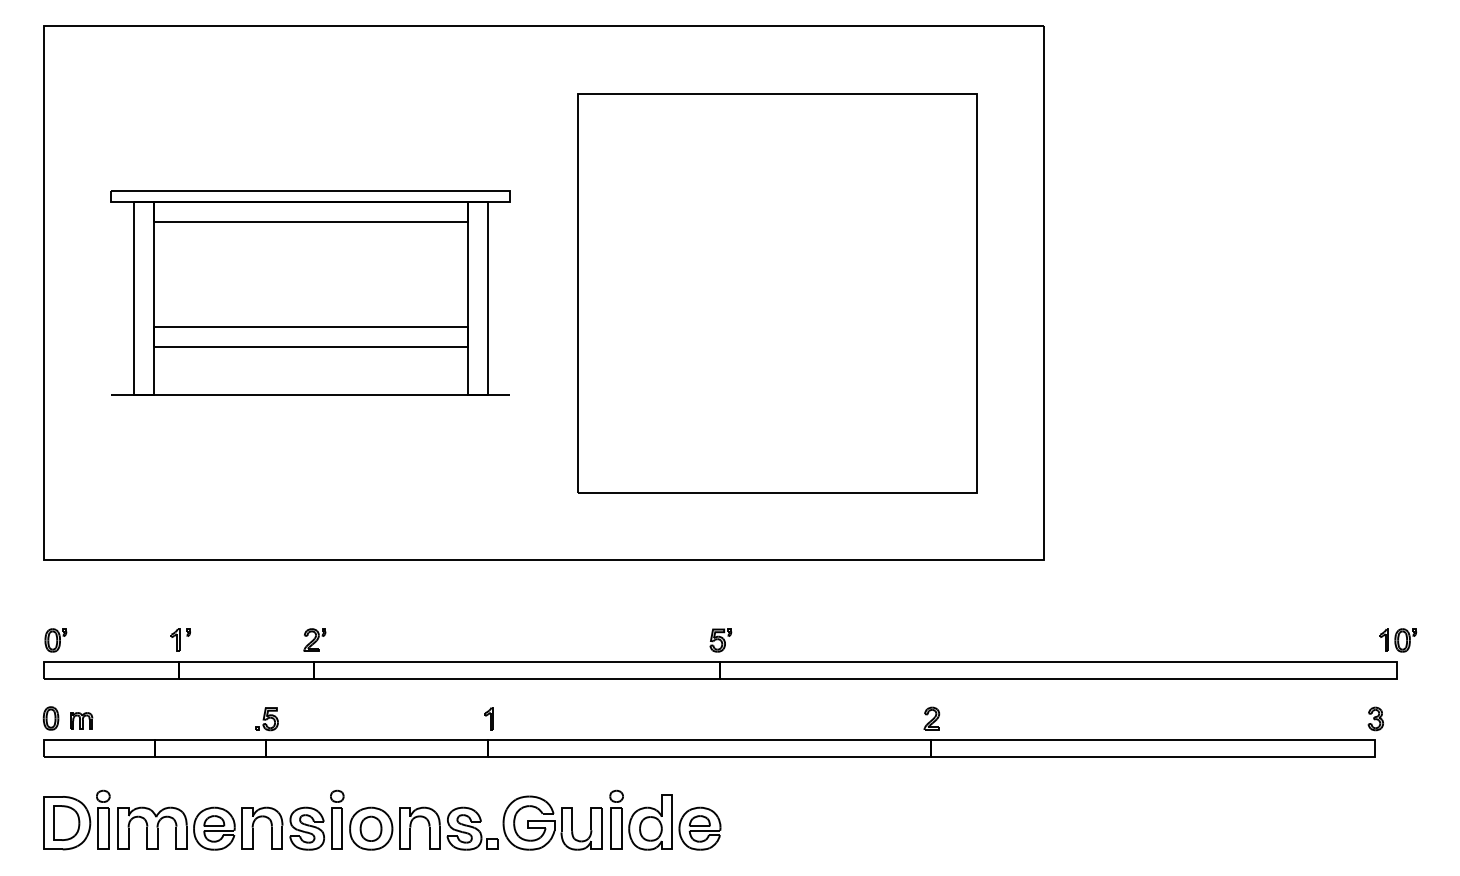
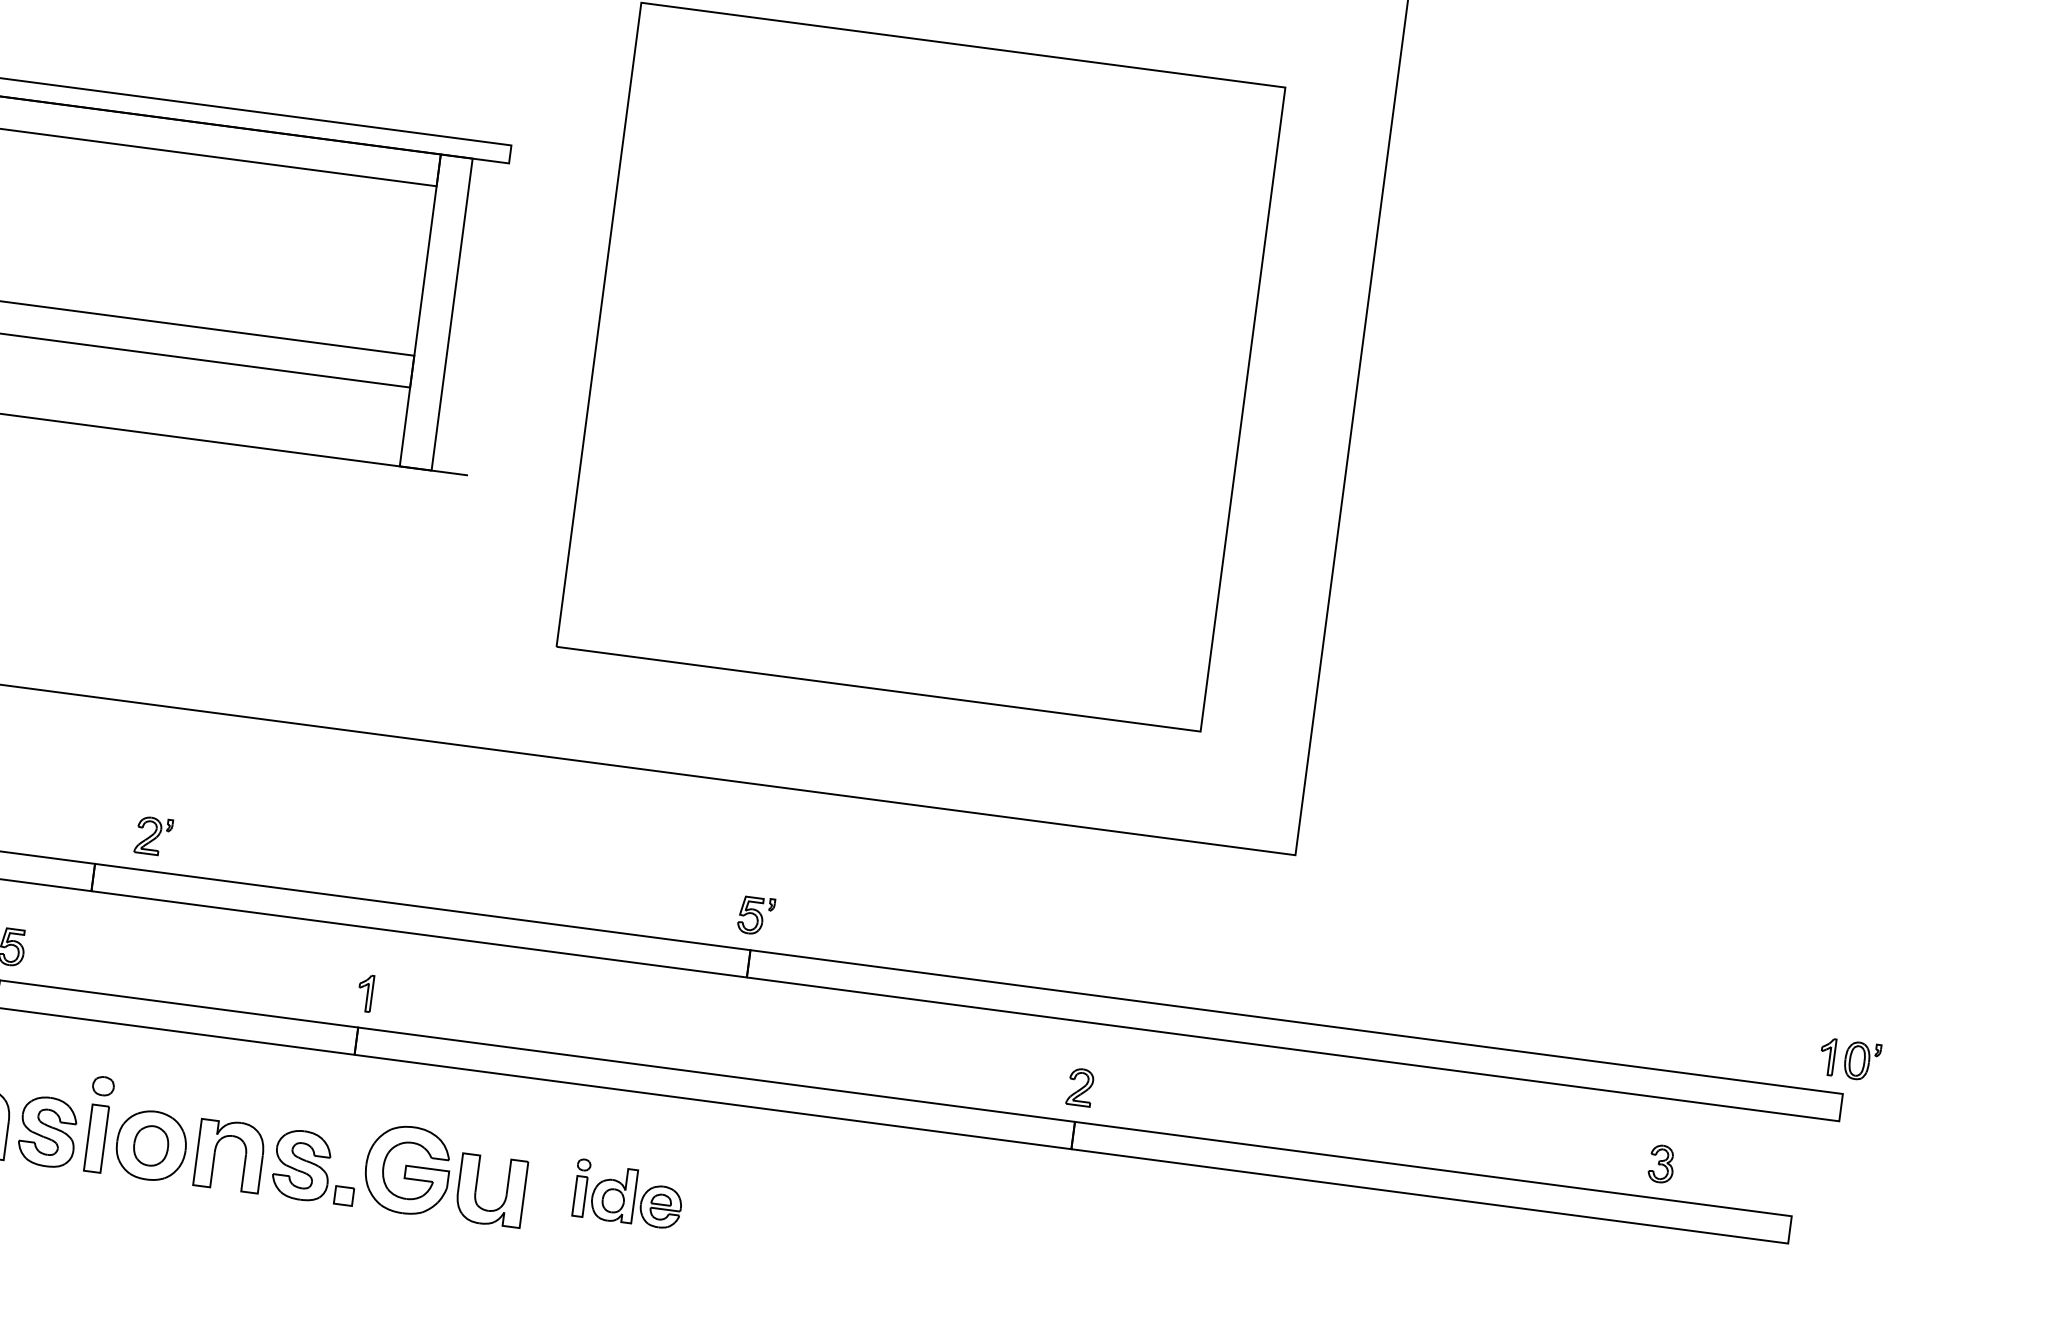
part: (314, 639) -> (153, 834), moved
part: (1375, 718) -> (1661, 1163), moved
part: (665, 819) -> (628, 1193), size x0.6

